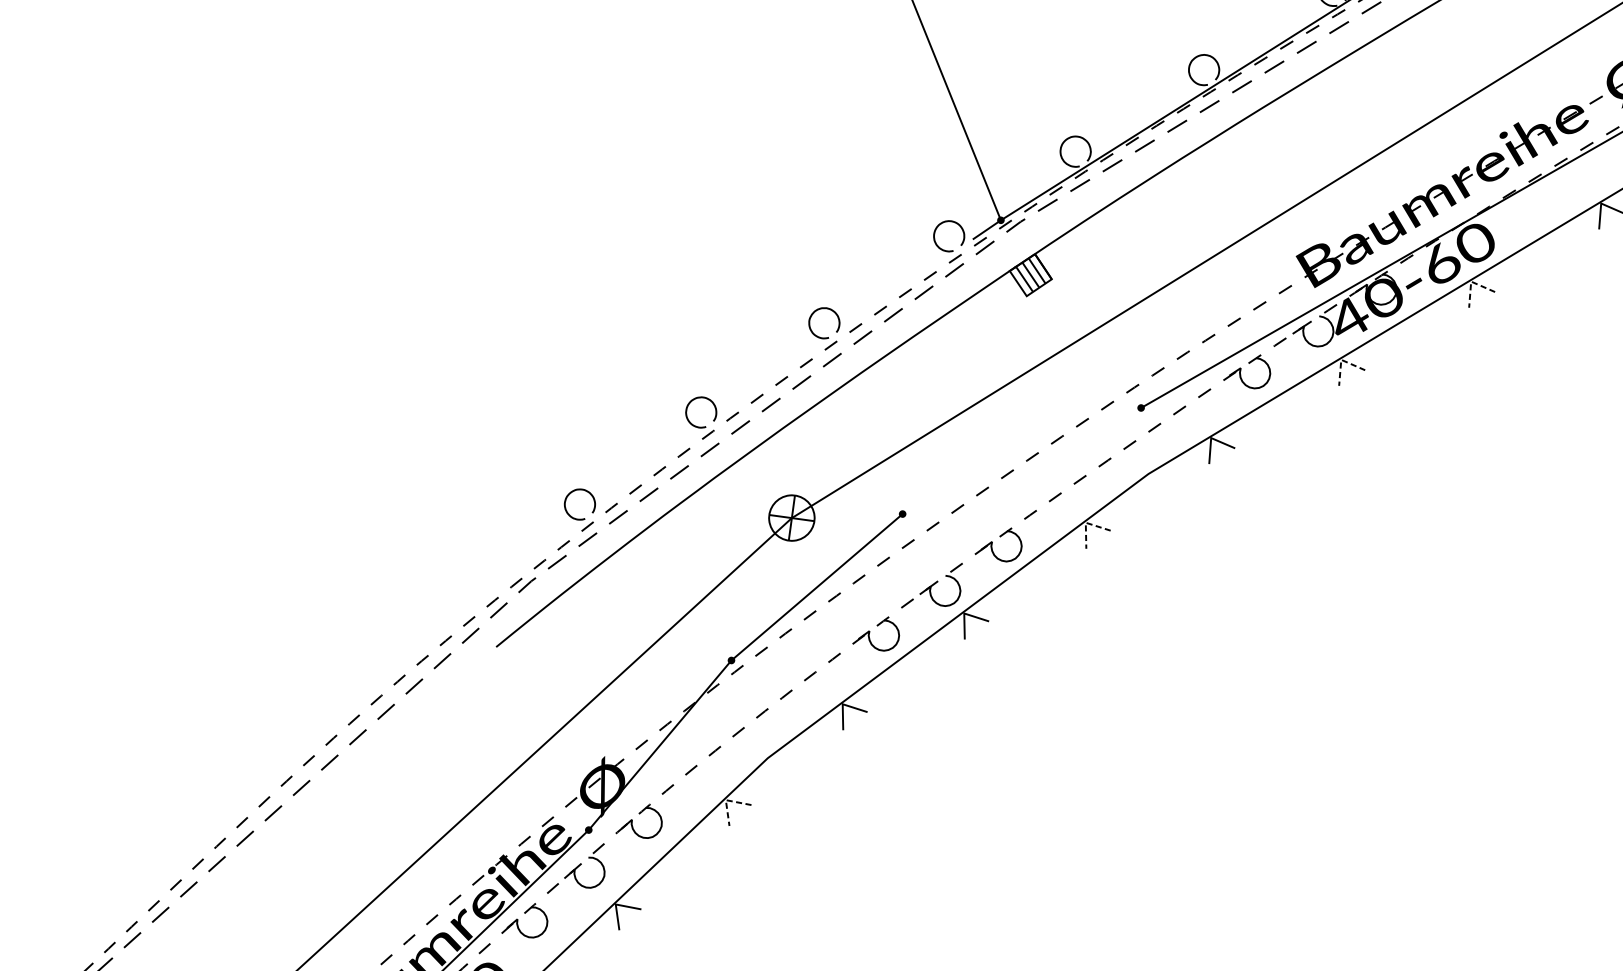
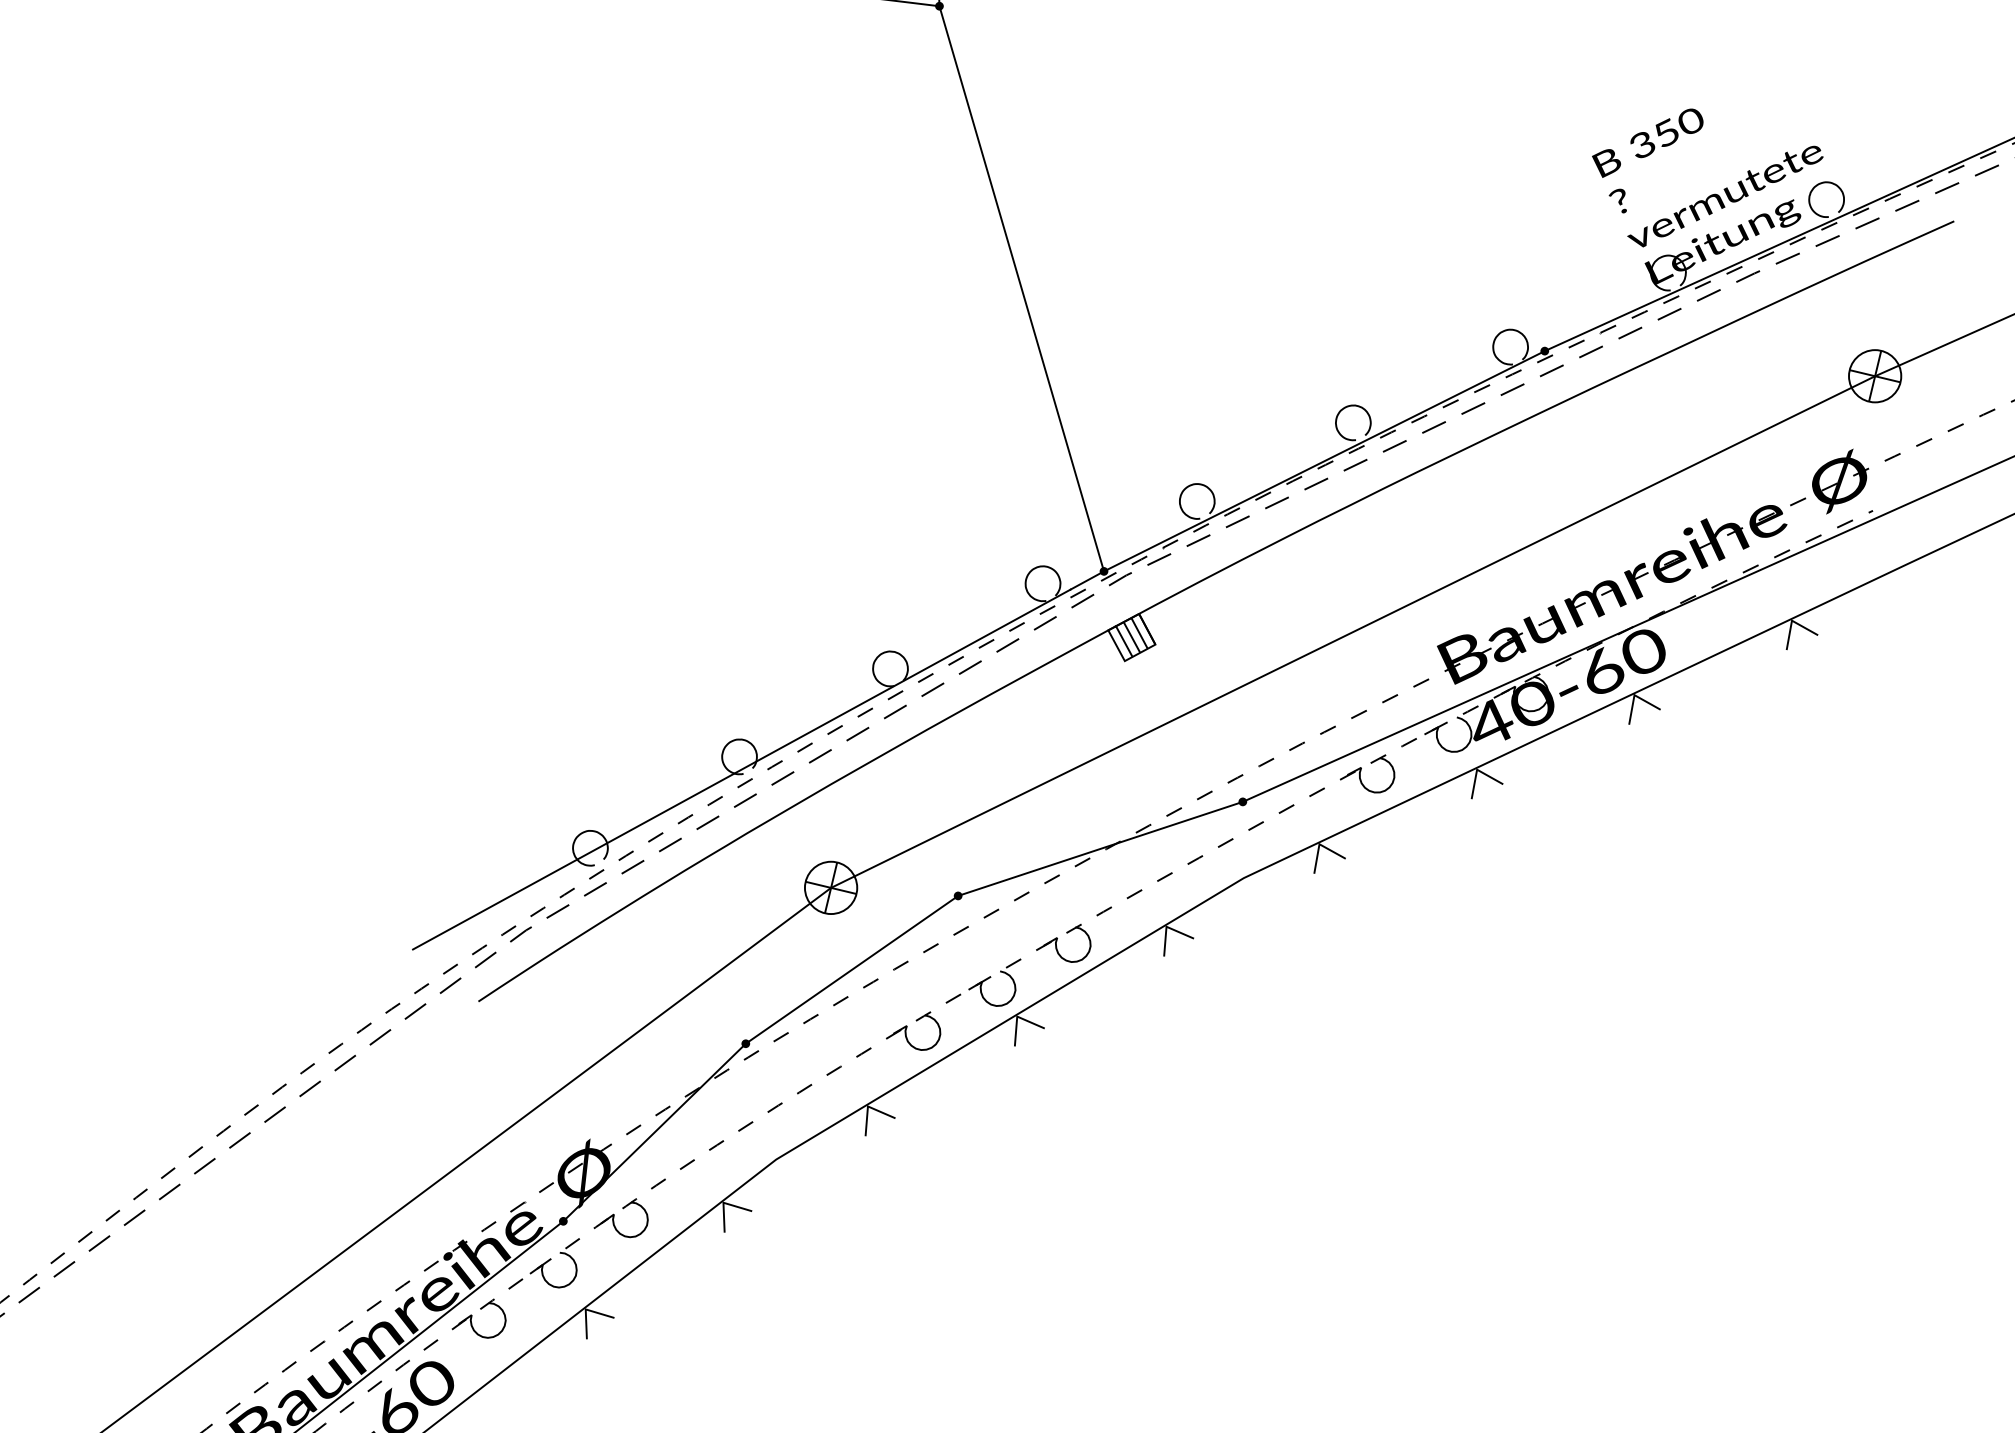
line: (1471, 281) -> (1634, 695), dashed -> solid
line: (1341, 359) -> (1477, 769), dashed -> solid
line: (704, 423) -> (741, 769), added
line: (1021, 460) -> (1100, 848), added
line: (1085, 522) -> (1166, 926), dashed -> solid
line: (725, 799) -> (723, 1202), dashed -> solid

